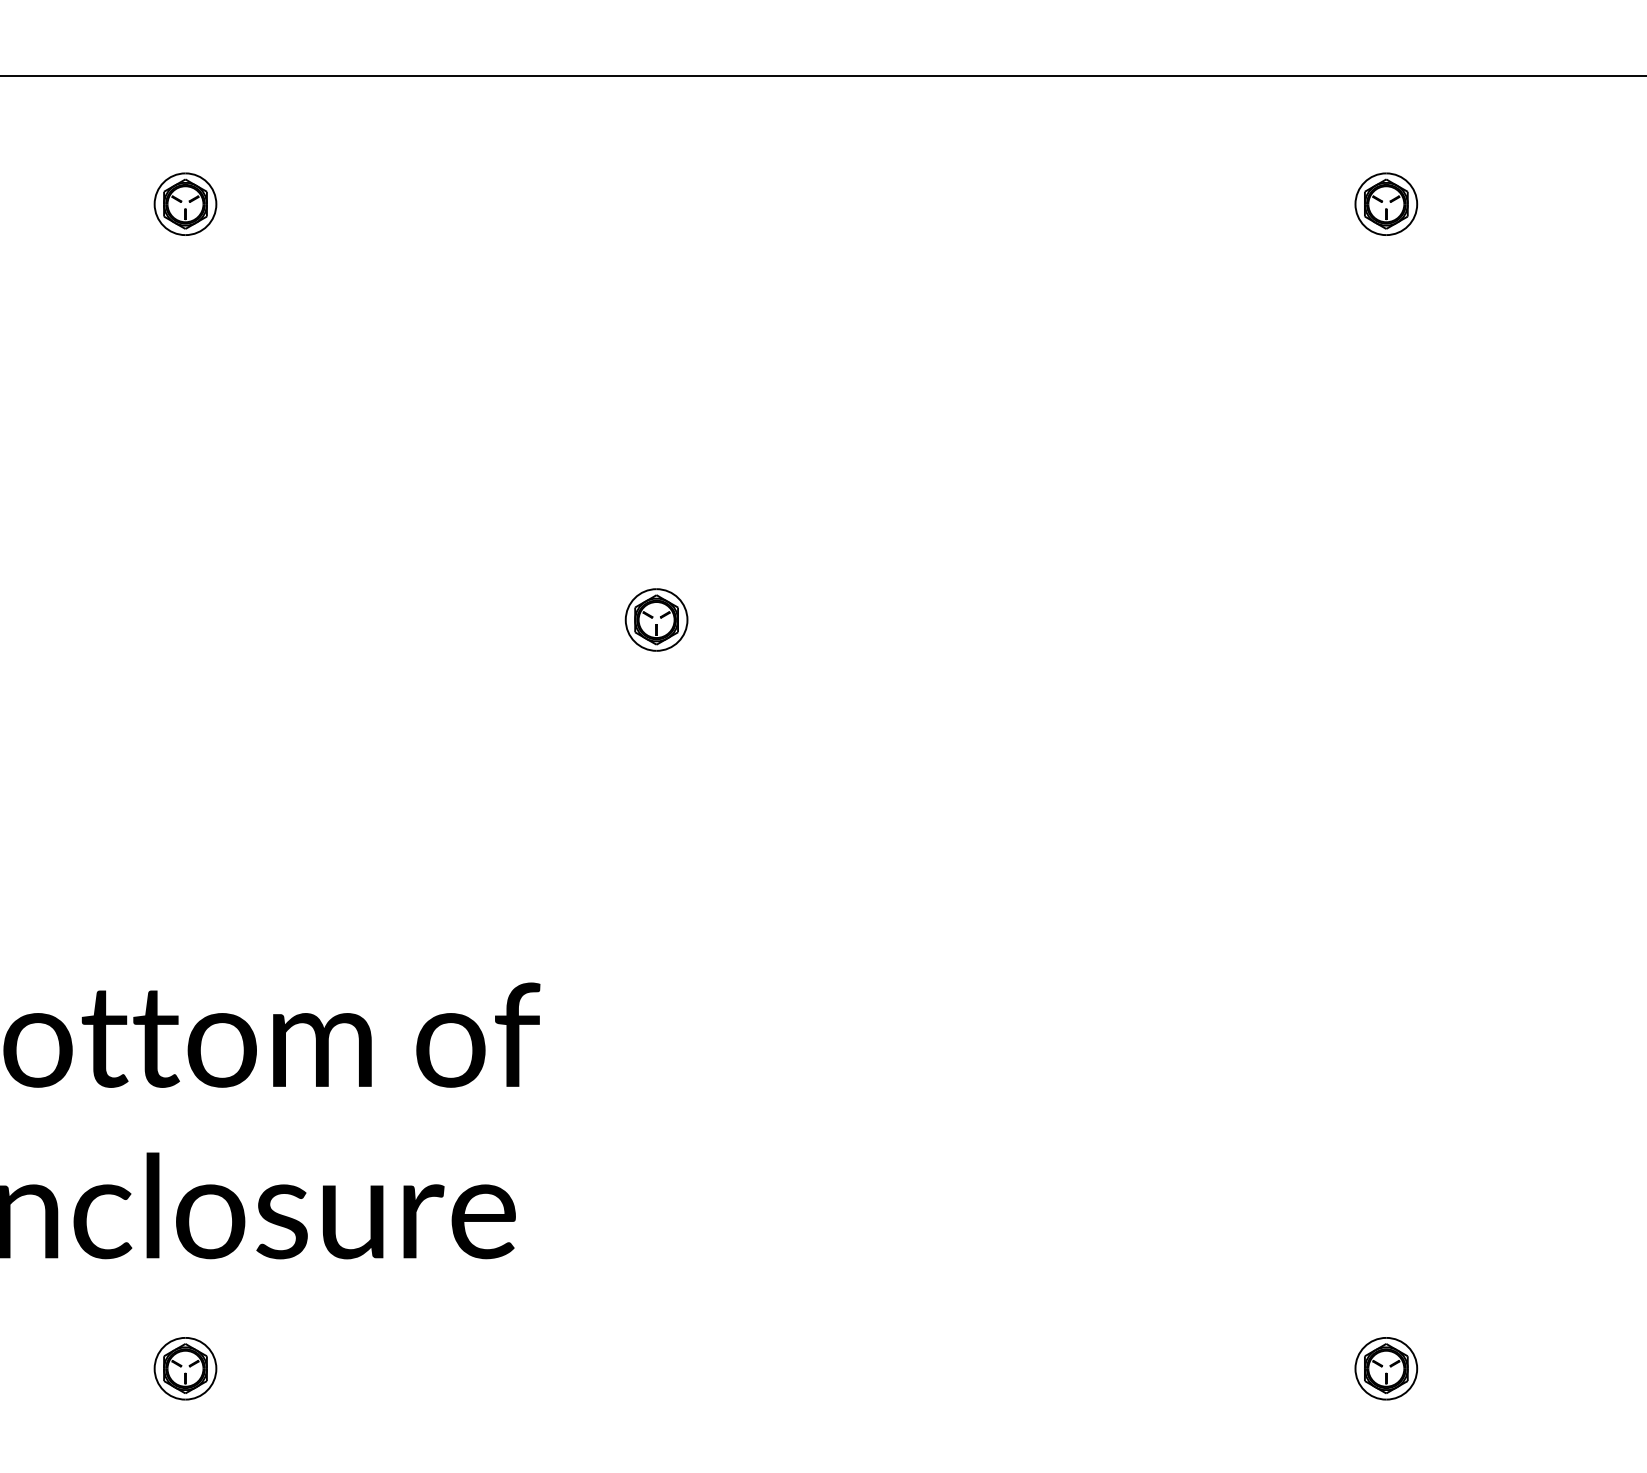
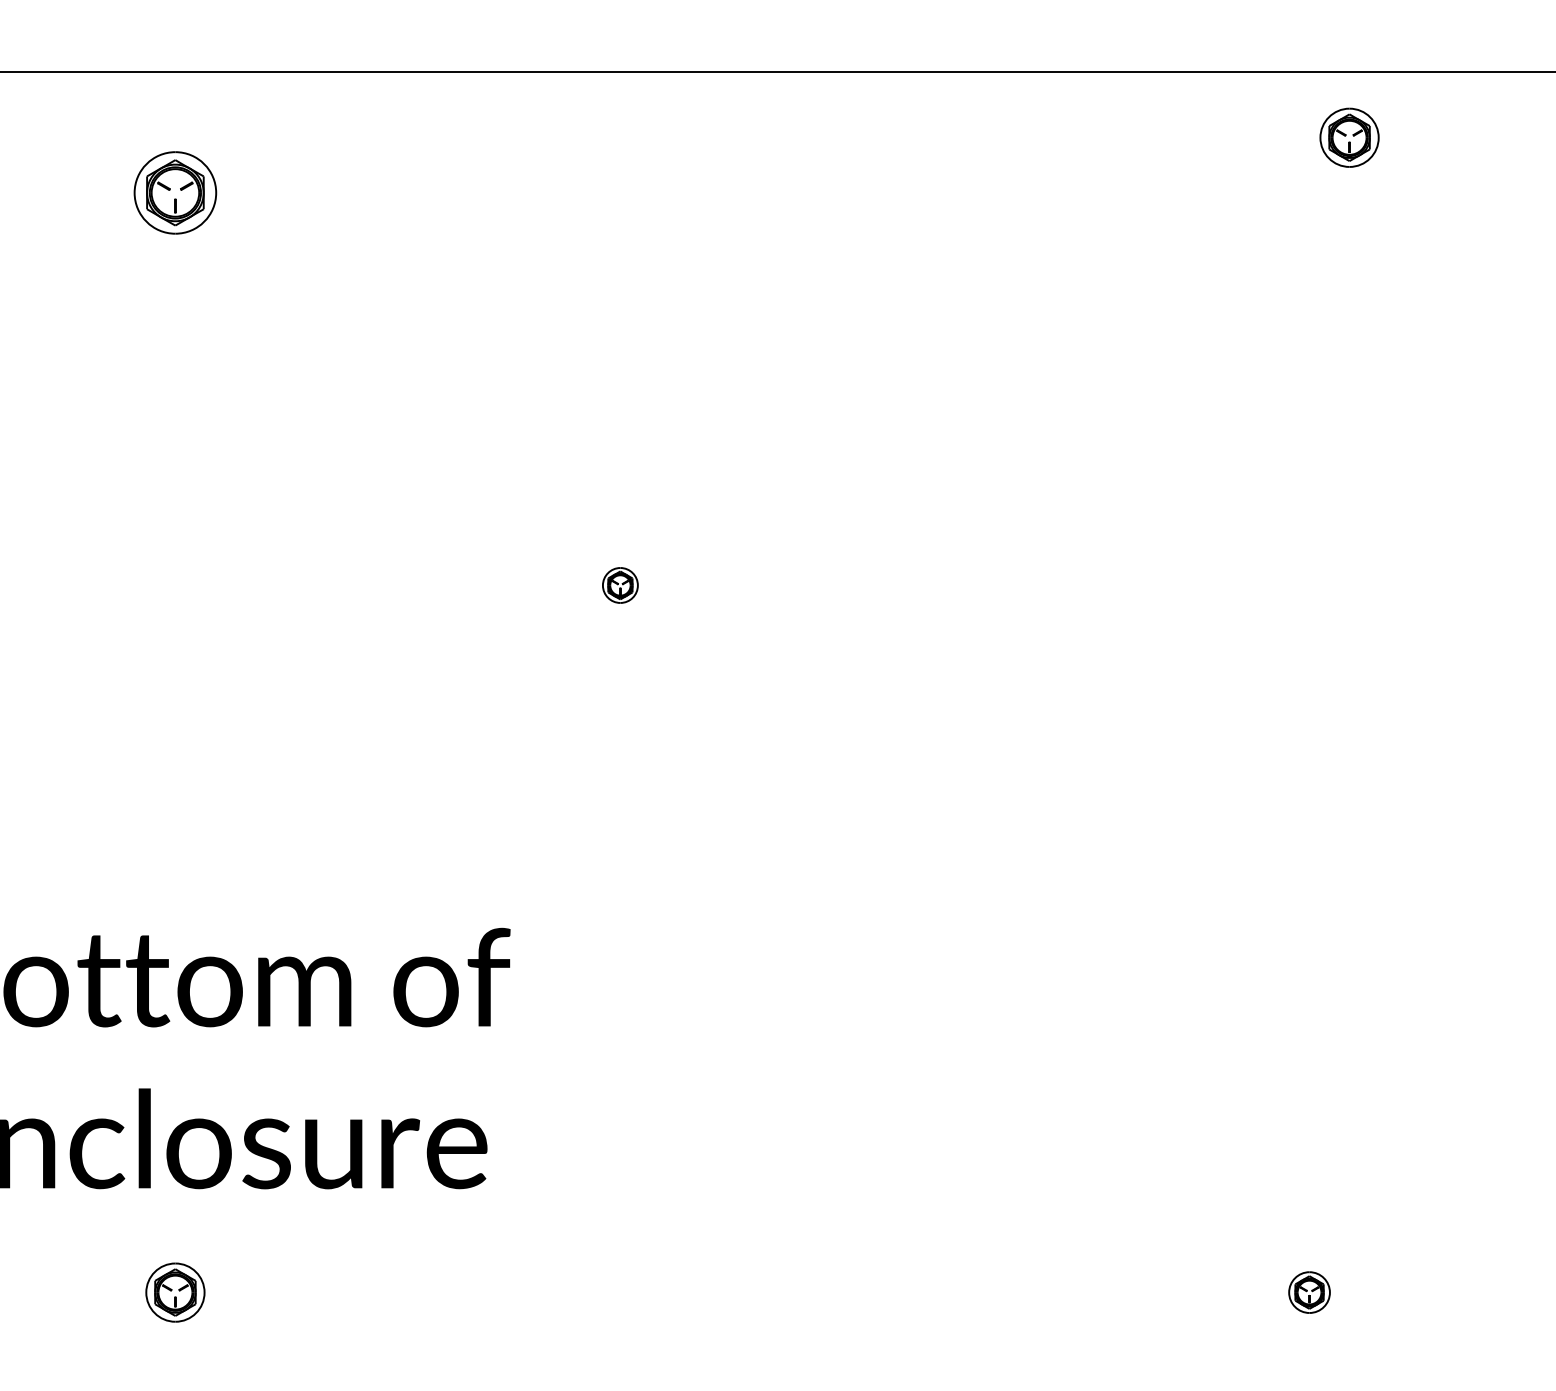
part: (185, 203) -> (175, 192), size x1.4
part: (1386, 203) -> (1349, 137), moved
part: (656, 620) -> (620, 585), size x0.6
part: (1386, 1368) -> (1309, 1292), size x0.7

